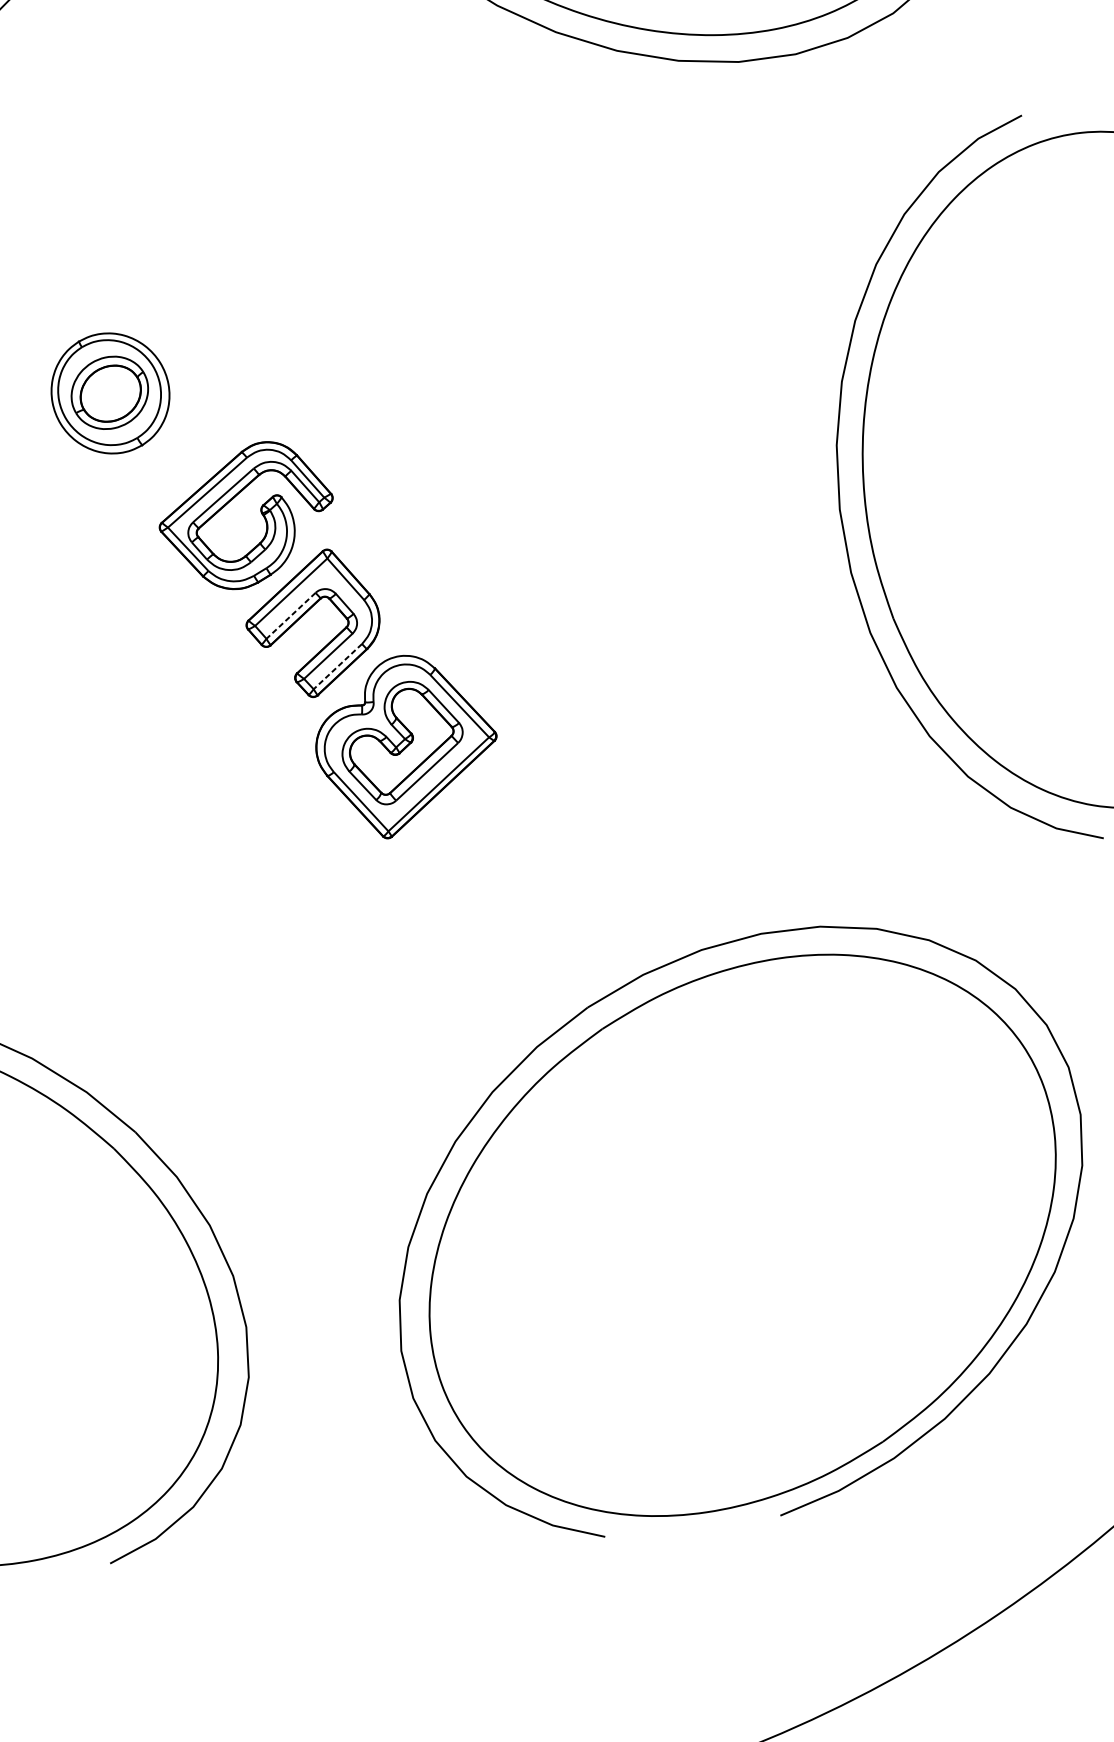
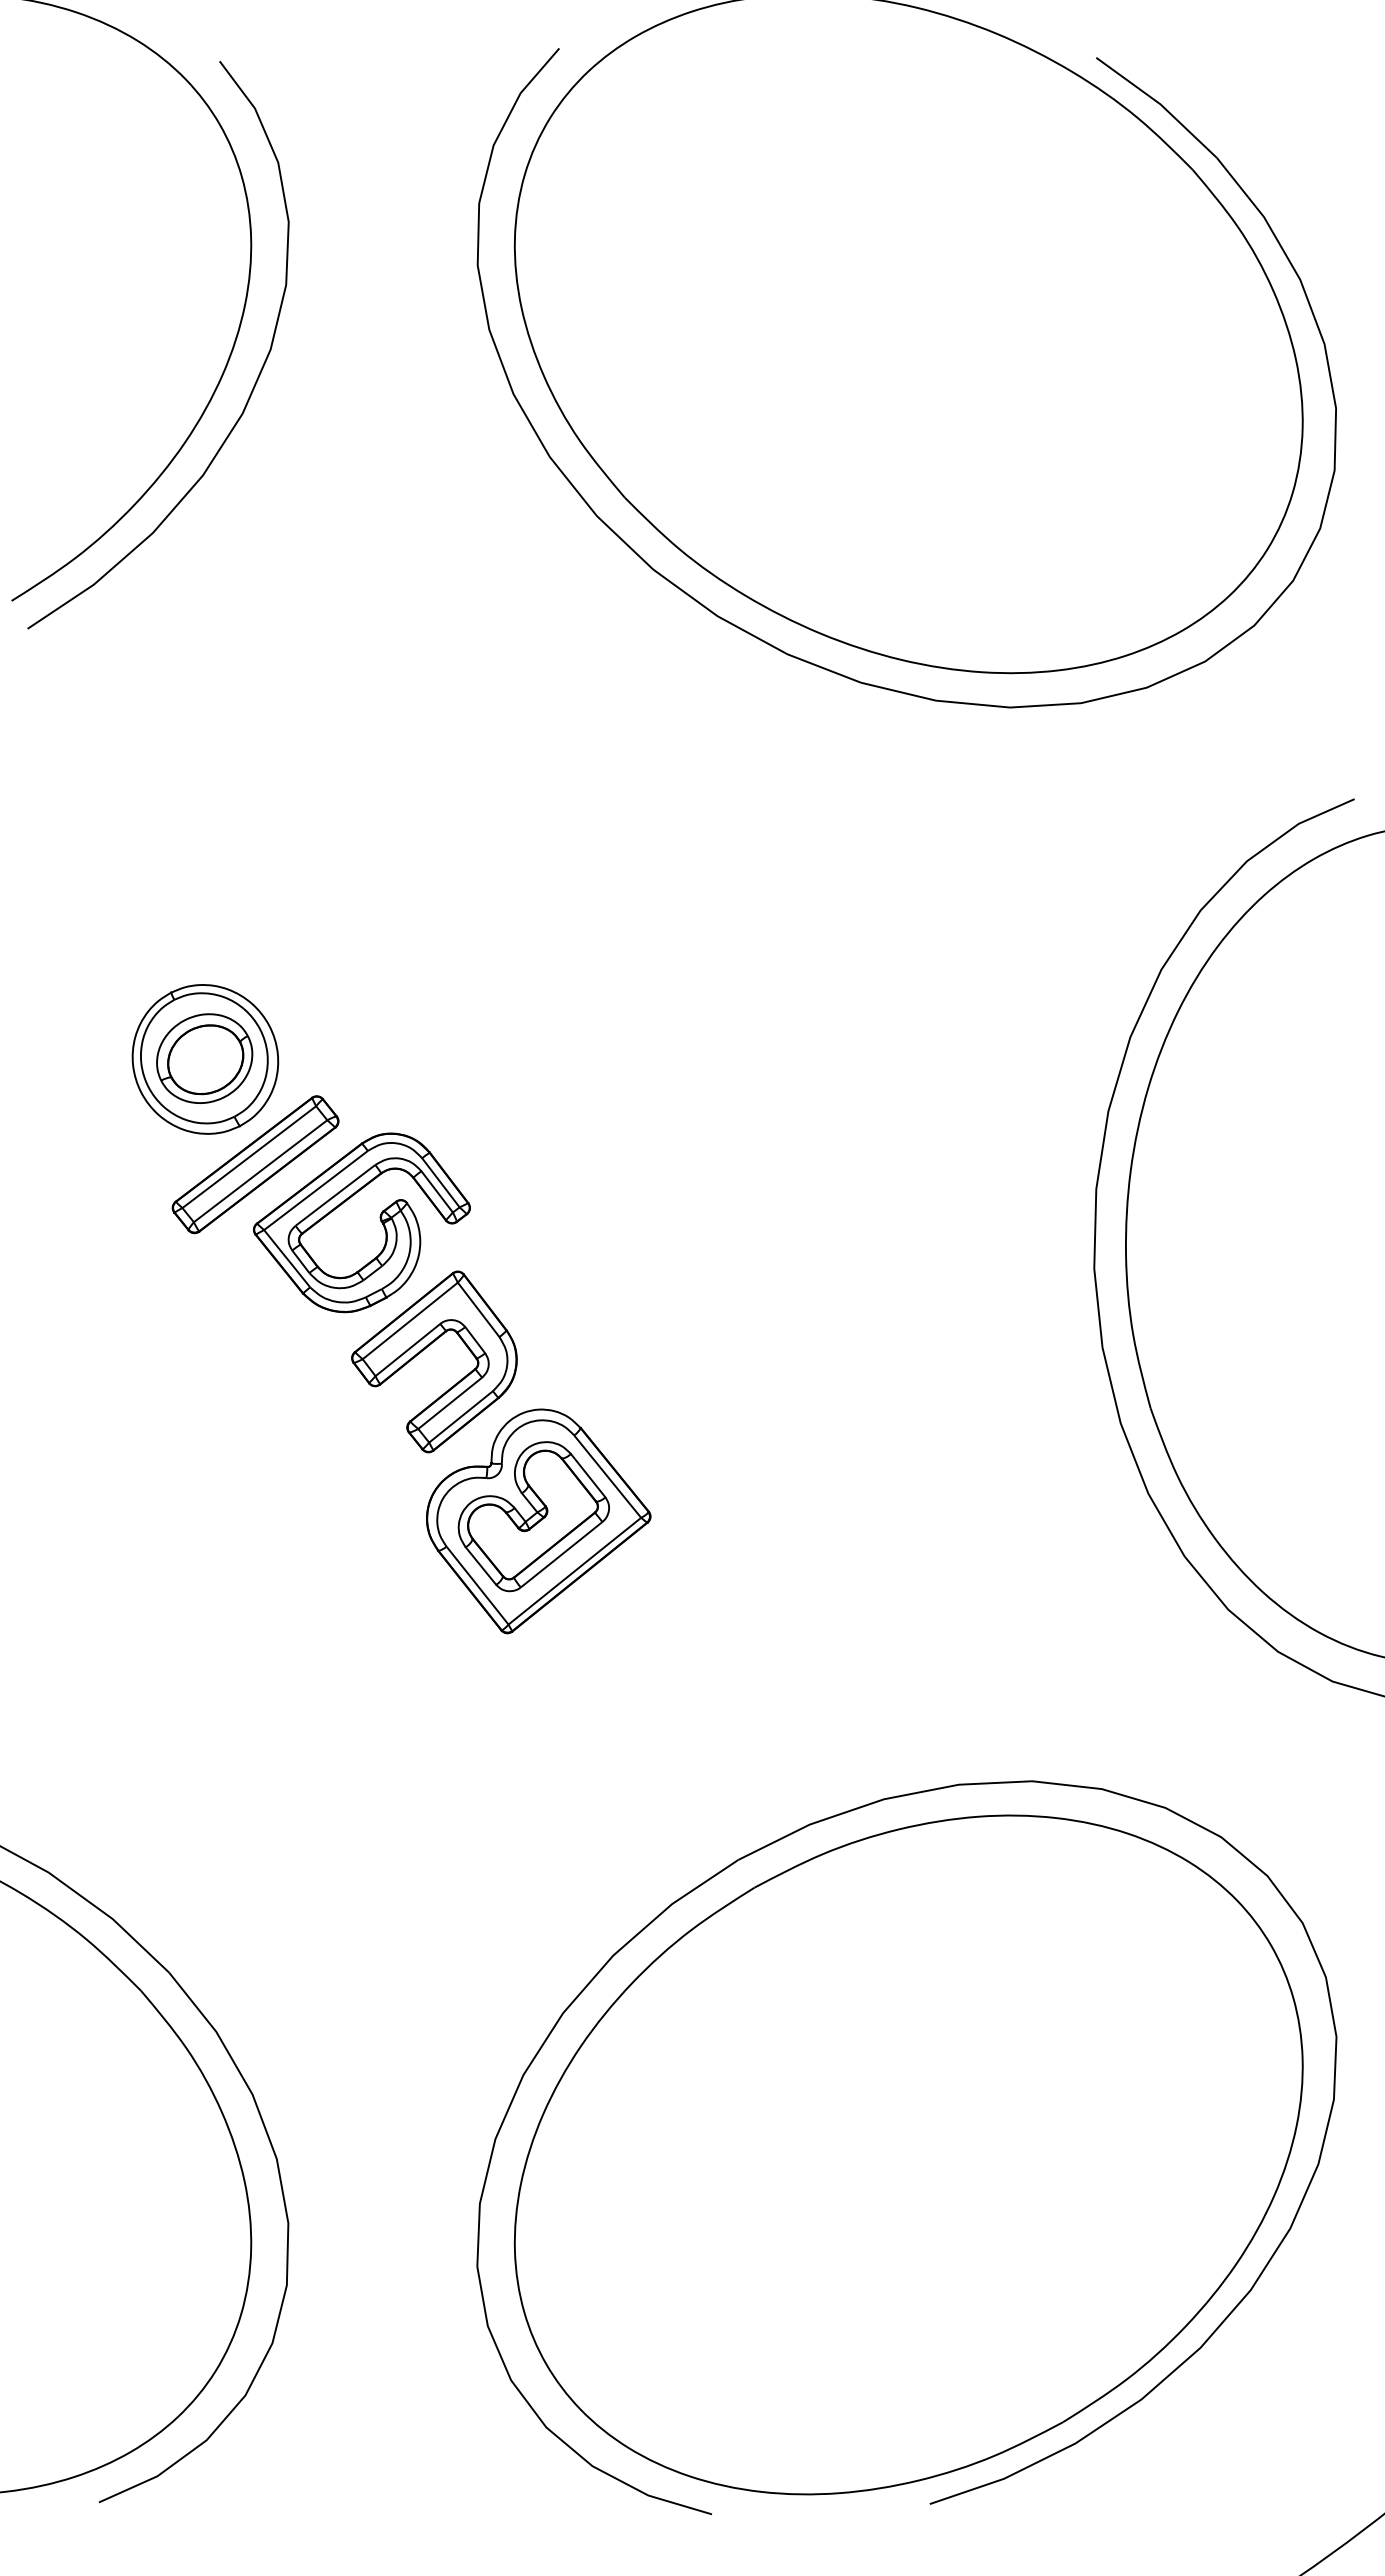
part: (157, 475) -> (255, 1164), added
line: (290, 616) -> (407, 1350), dashed -> solid
line: (338, 666) -> (461, 1416), dashed -> solid

